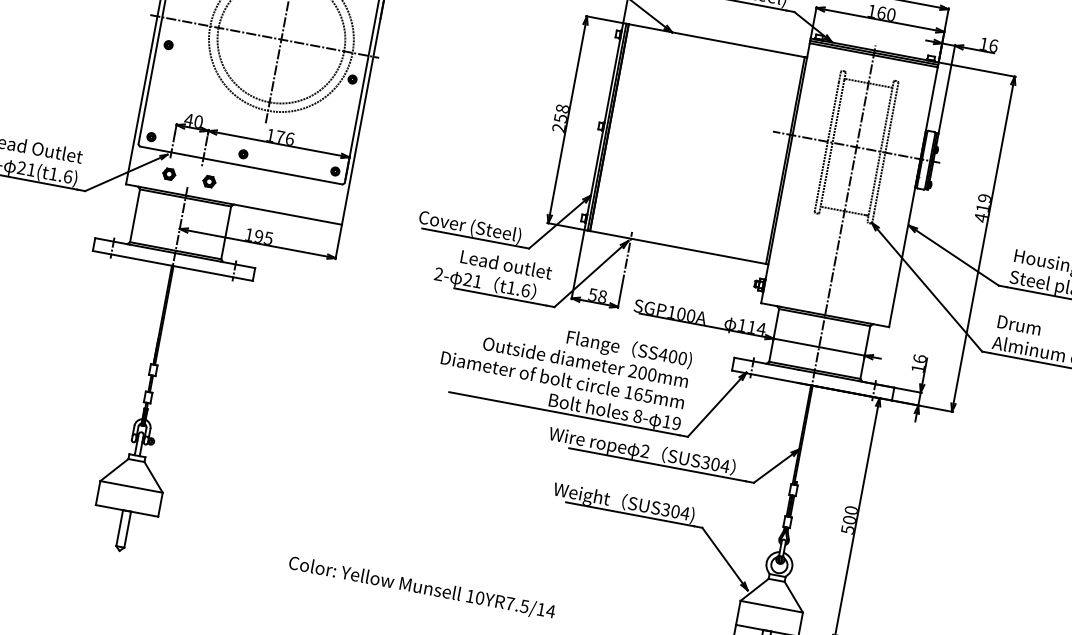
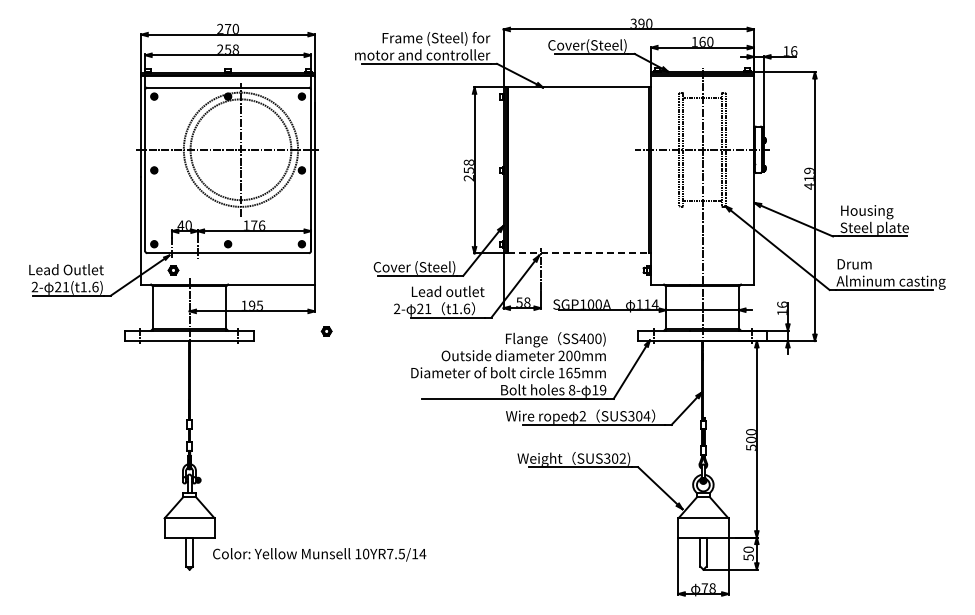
part: (209, 181) -> (326, 331), moved
line: (677, 247) -> (578, 253), solid -> dashed
text: (684, 513) -> (622, 458), SUS304) -> SUS302)
text: (421, 587) -> (319, 554), moved

